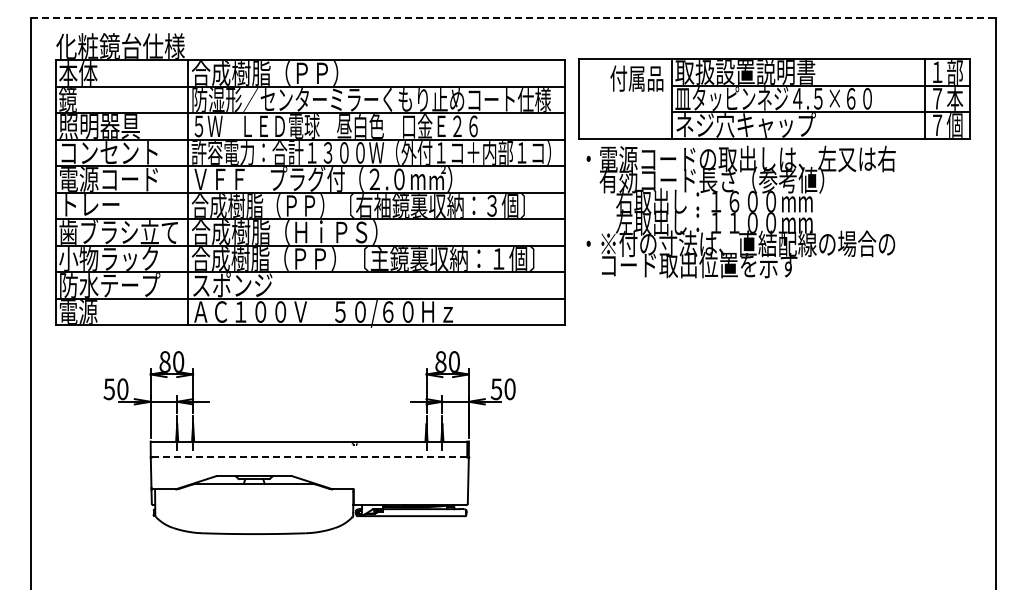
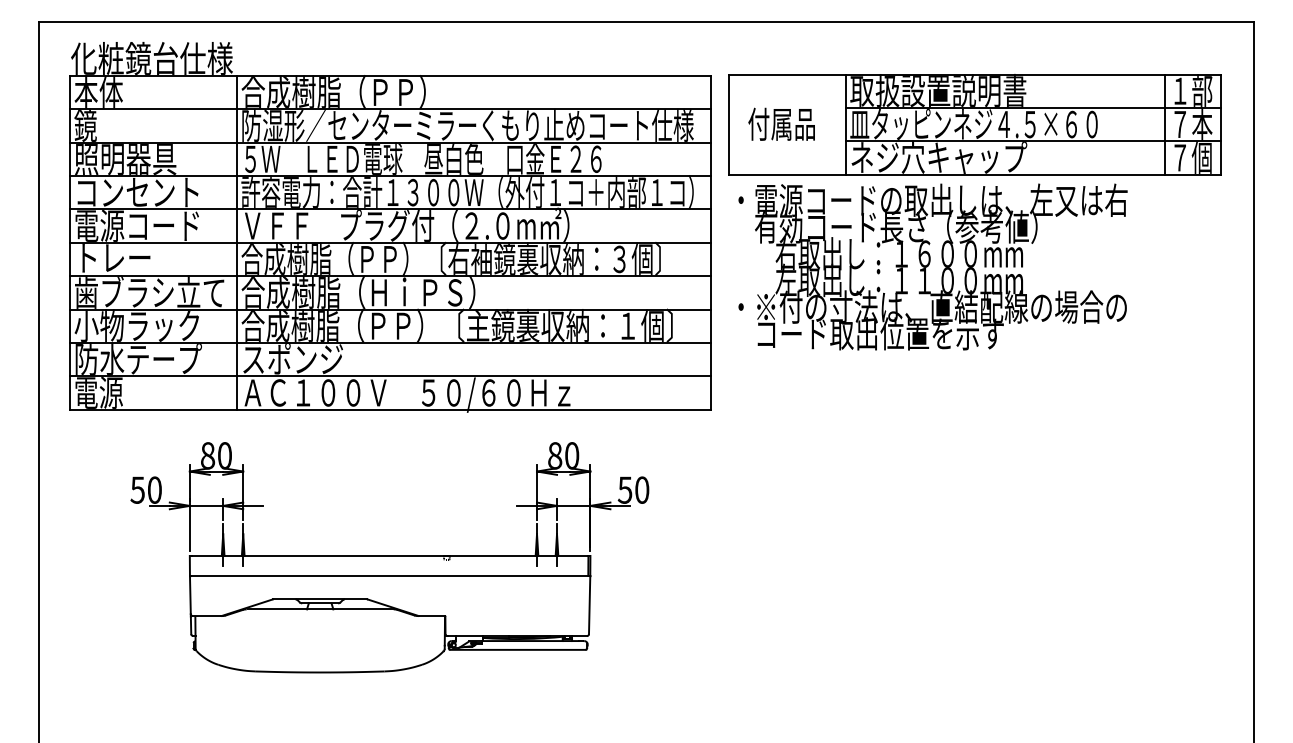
line: (513, 17) -> (646, 22), dashed -> solid
text: (636, 78) -> (781, 124), moved
line: (309, 457) -> (389, 576), dashed -> solid

